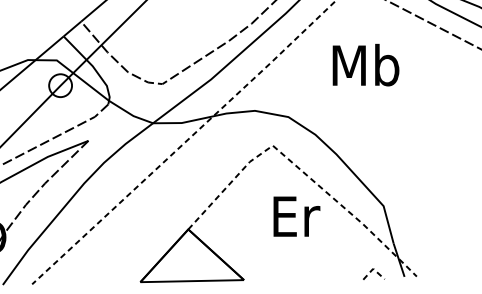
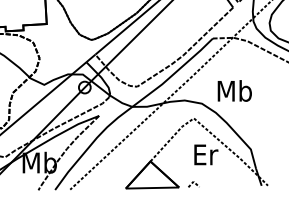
text: (365, 64) -> (234, 90), moved
line: (373, 272) -> (193, 183), moved

